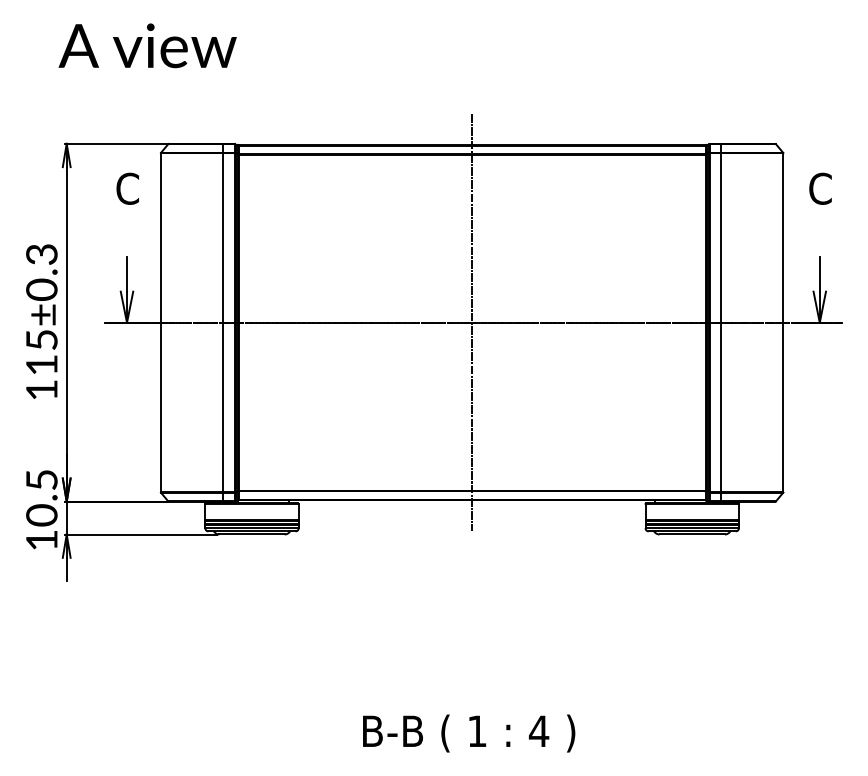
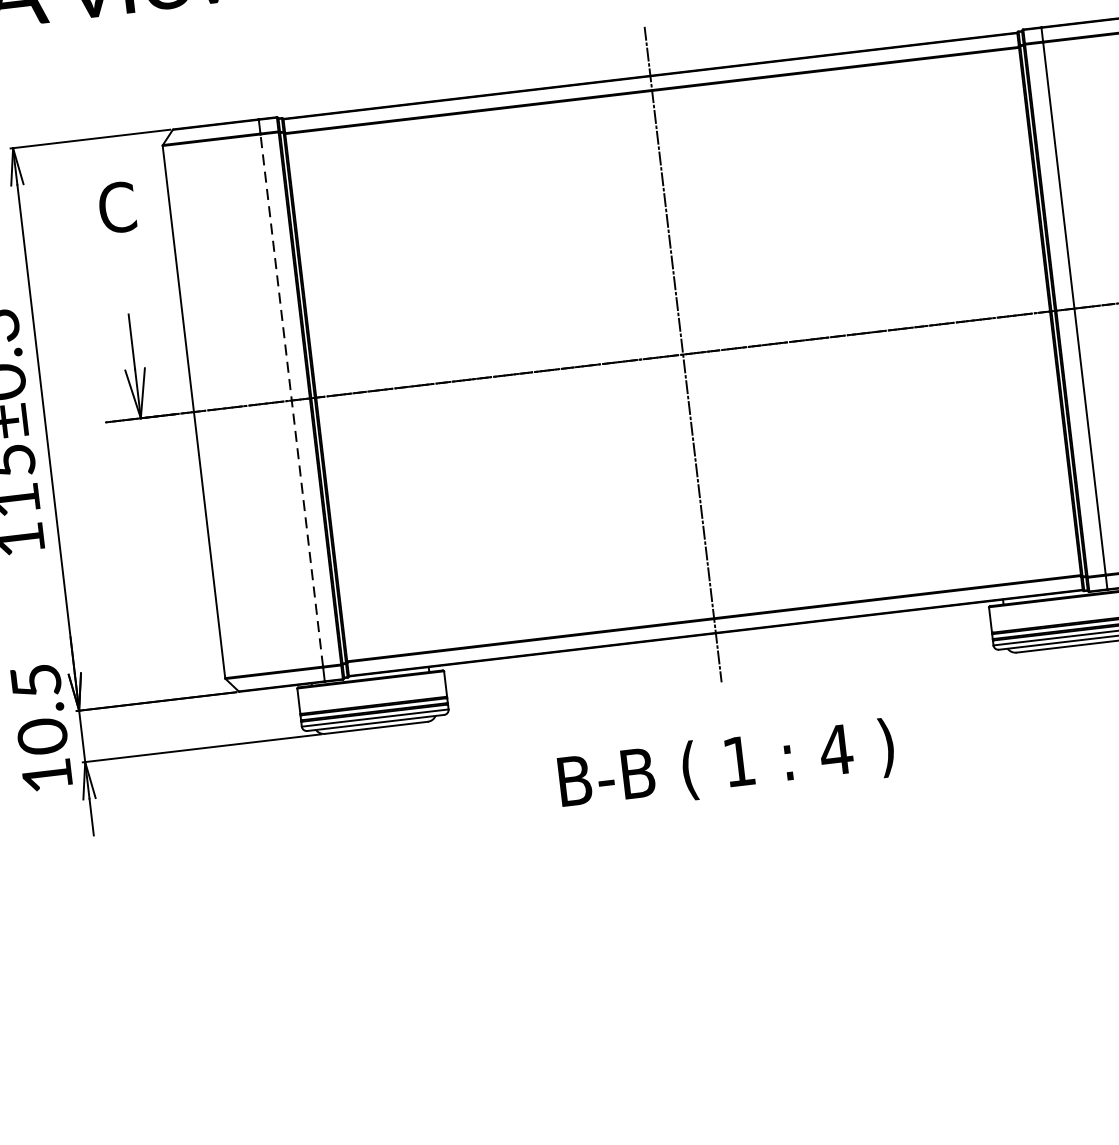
line: (223, 322) -> (292, 400), solid -> dashed
text: (469, 733) -> (727, 766), moved

